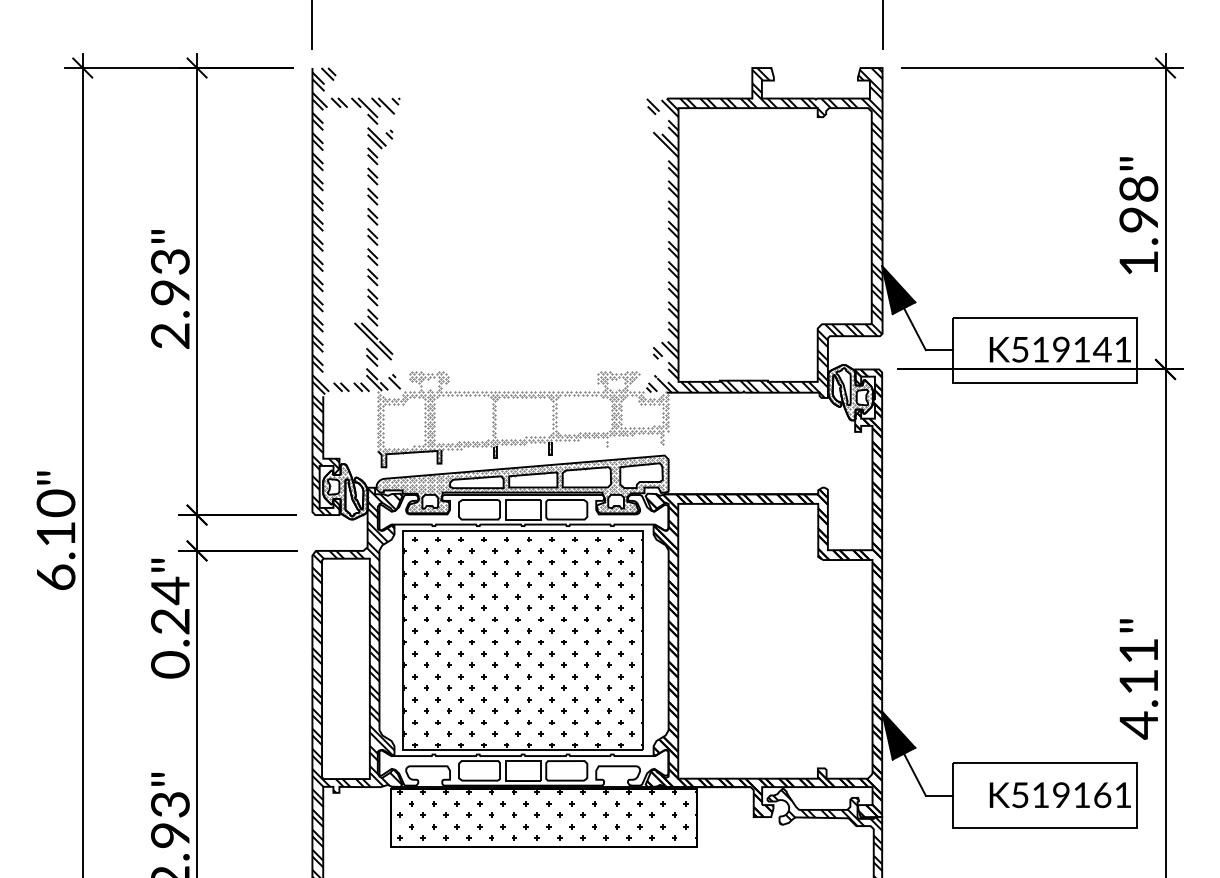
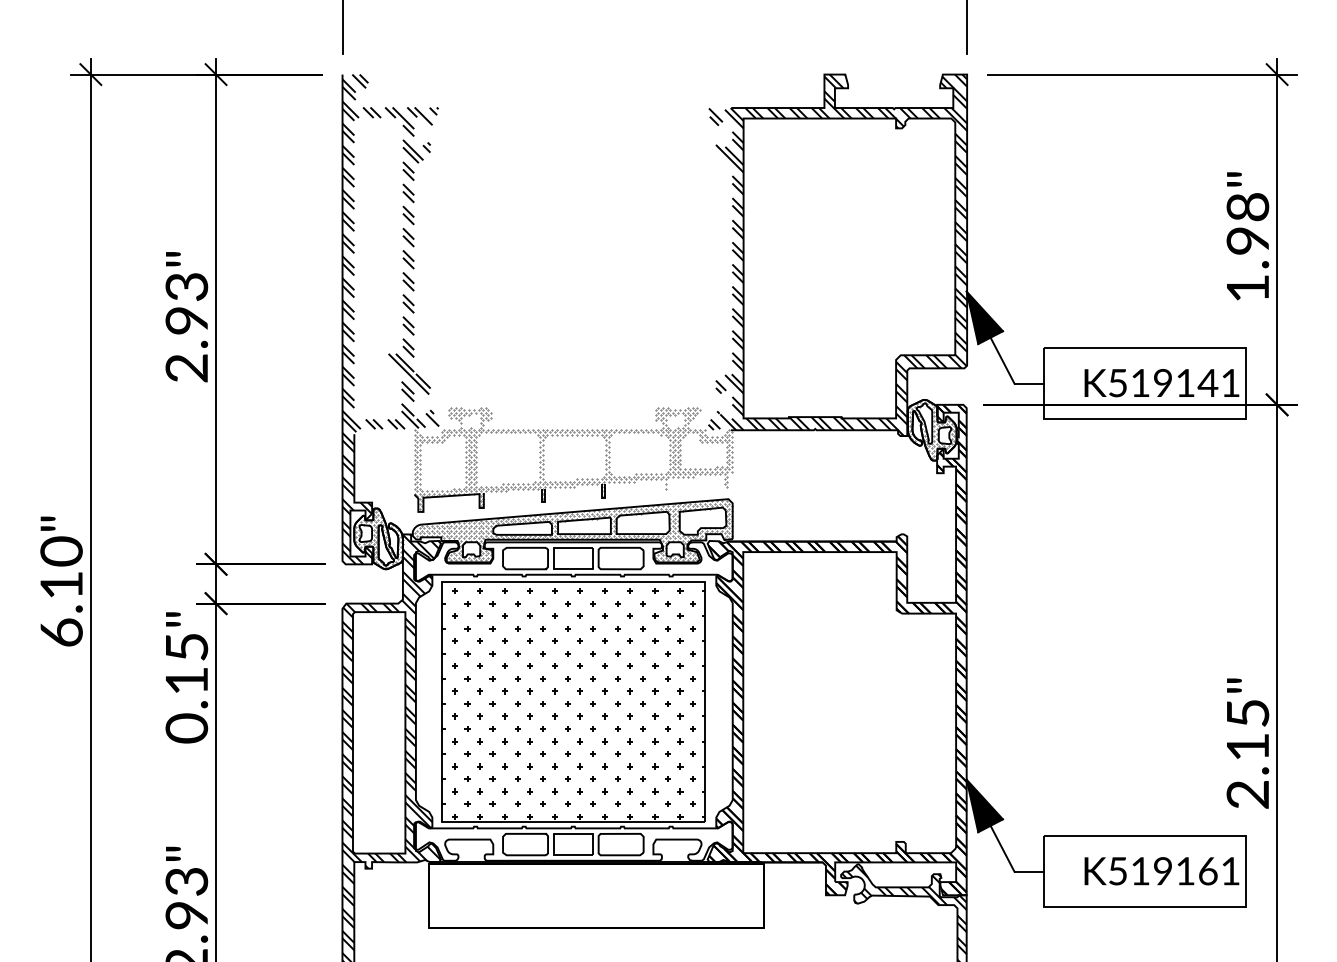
text: (170, 605) -> (186, 663), 0.24" -> 0.15"
text: (1138, 689) -> (1247, 755), 4.11" -> 2.15"
hatch: (544, 818) -> (596, 896), removed

